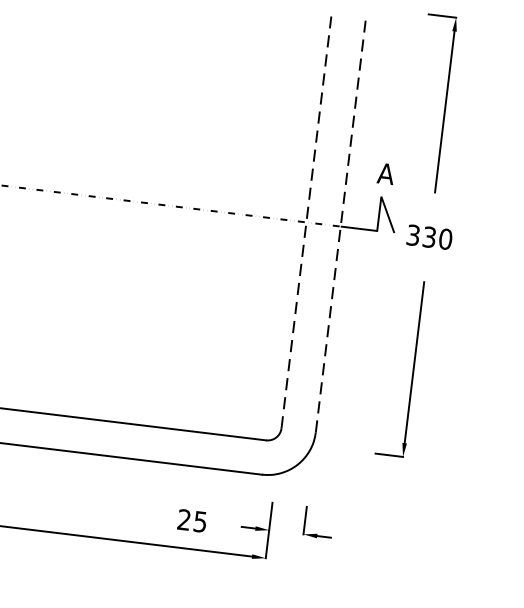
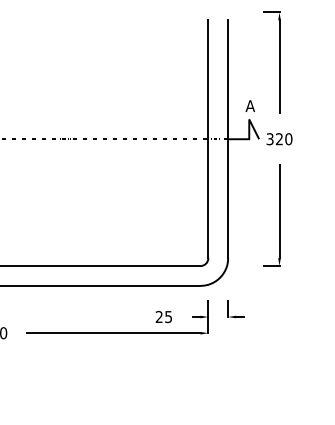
line: (306, 222) -> (208, 139), dashed -> solid
line: (341, 227) -> (228, 139), dashed -> solid
text: (429, 237) -> (279, 139), 330 -> 320

